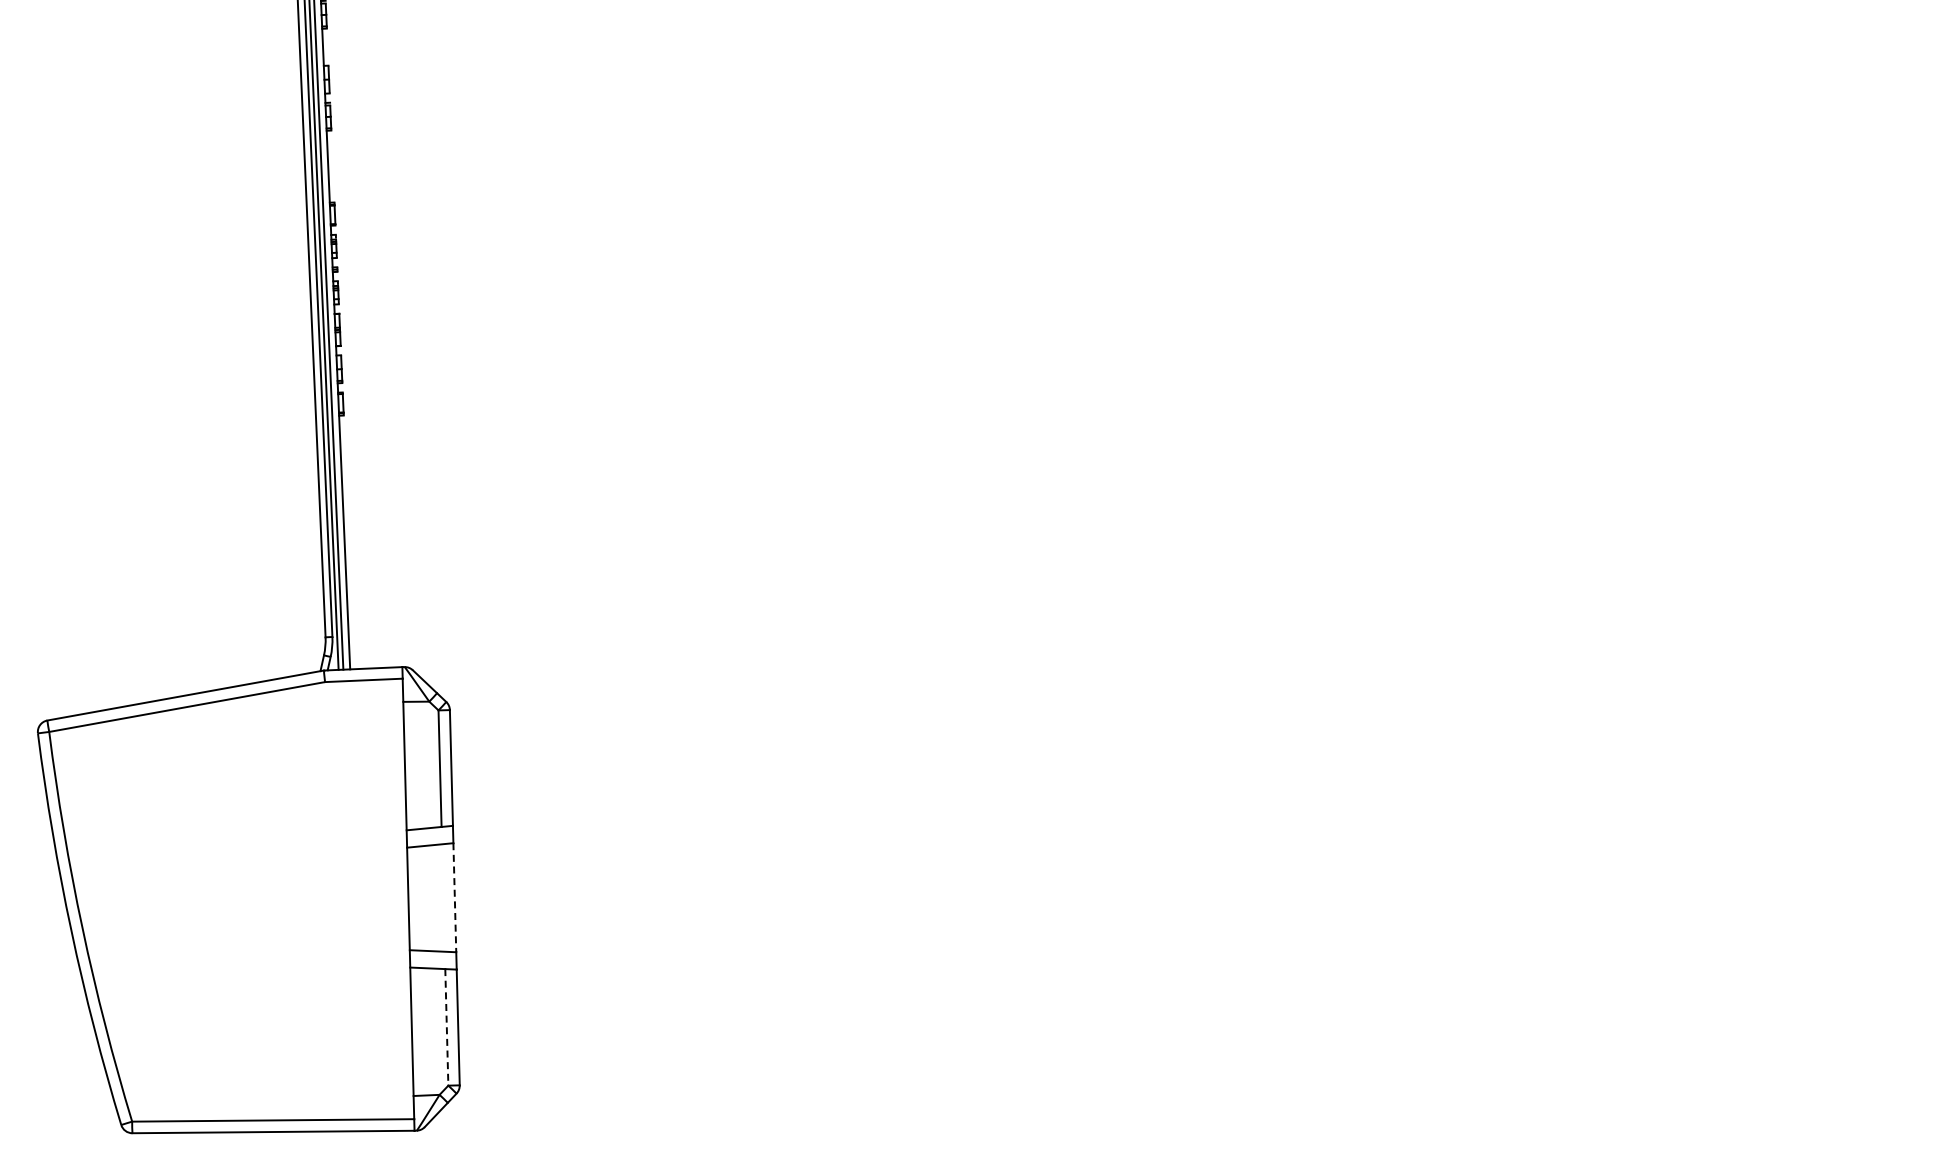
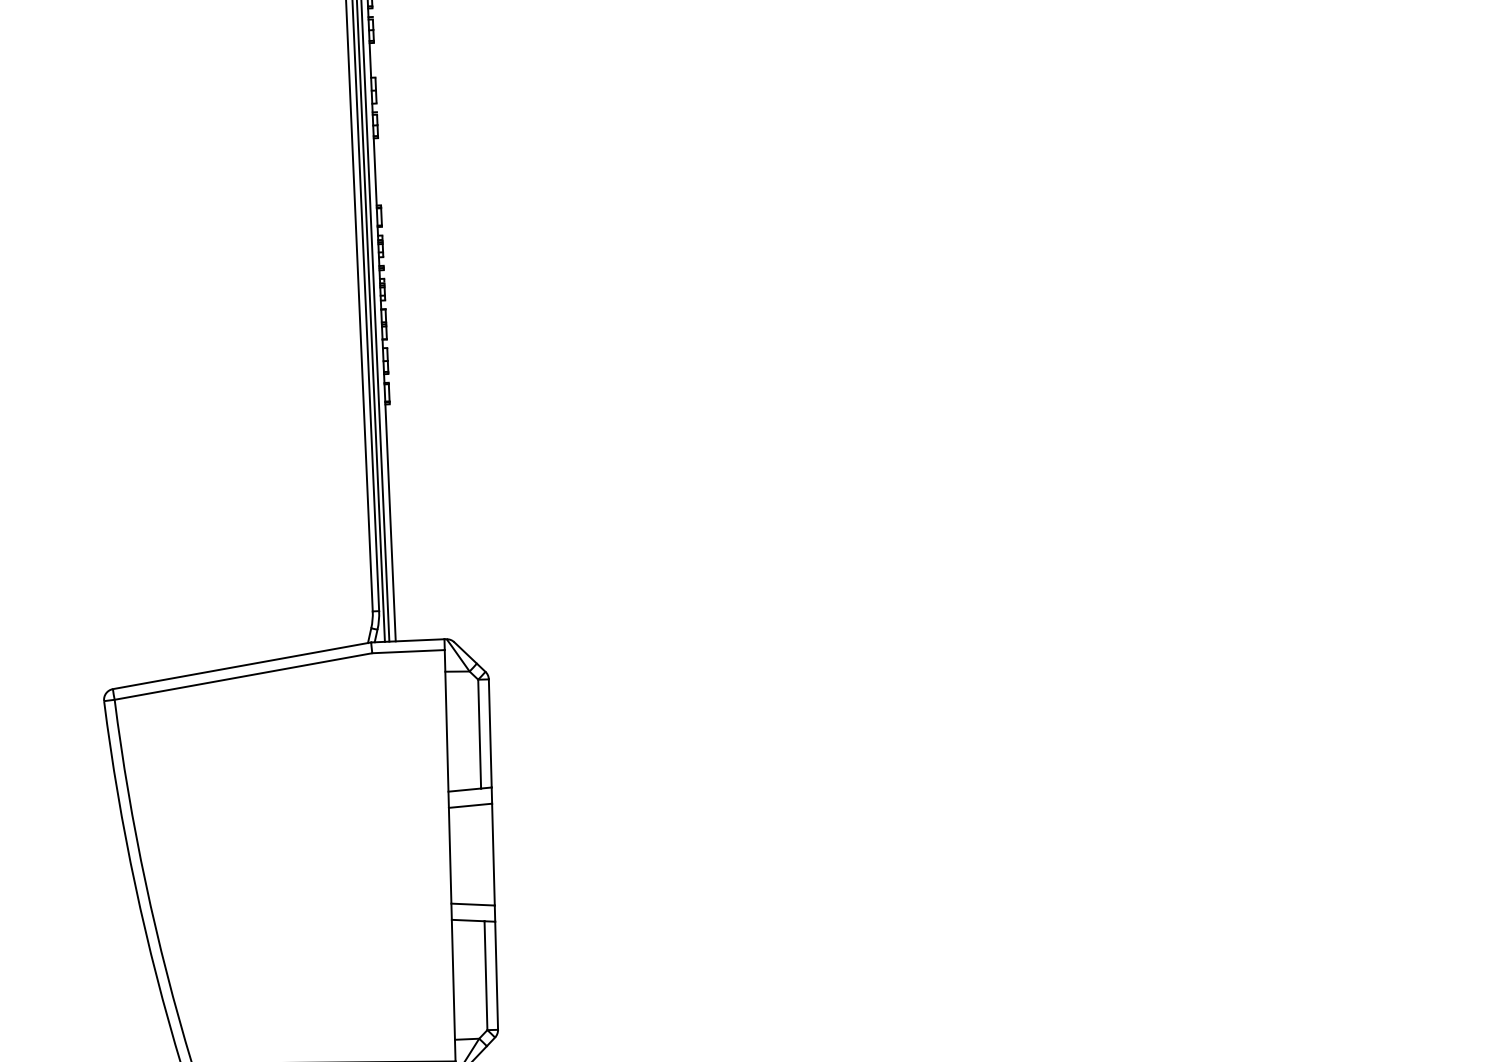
line: (454, 897) -> (493, 854), dashed -> solid
line: (446, 1027) -> (485, 975), dashed -> solid

